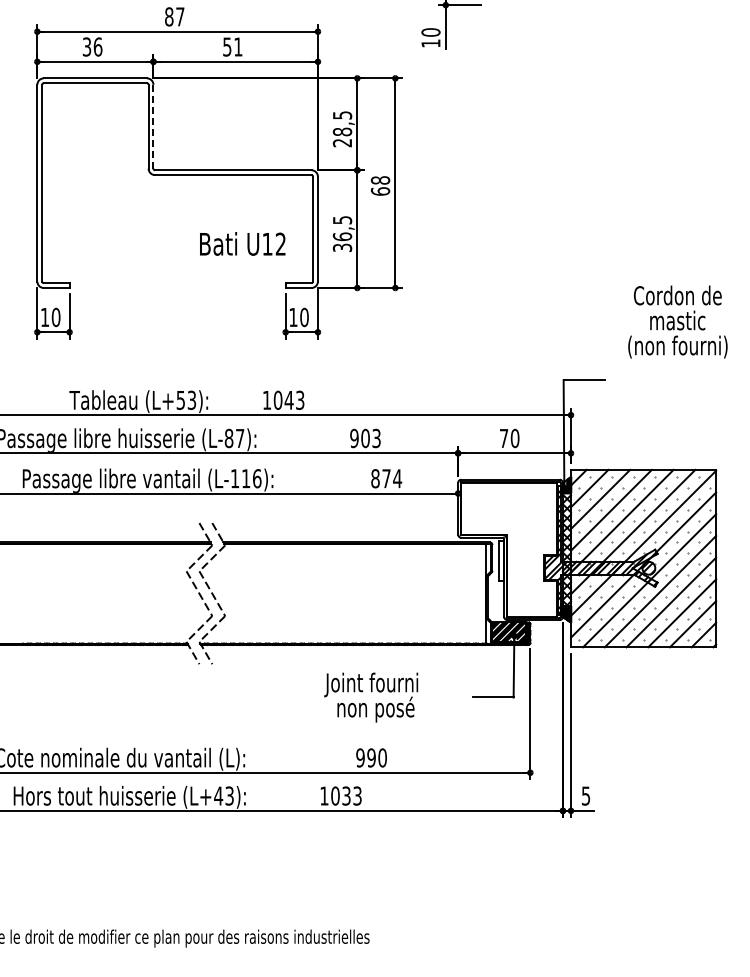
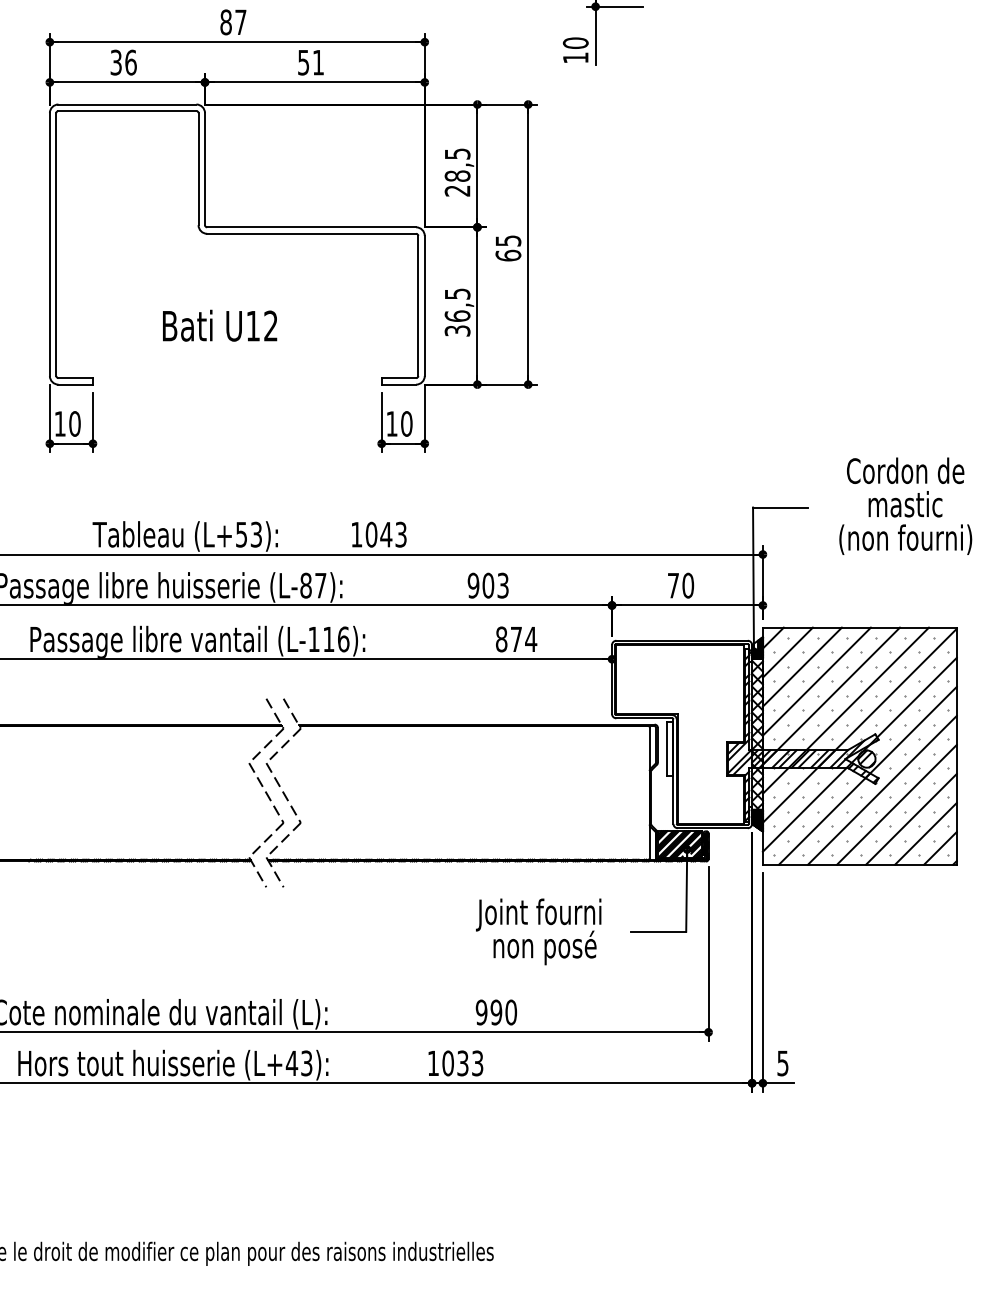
line: (153, 126) -> (205, 168), dashed -> solid
text: (380, 180) -> (508, 240), 68 -> 65
text: (242, 243) -> (219, 325), moved
text: (677, 321) -> (905, 505), moved
text: (371, 697) -> (539, 931), moved

